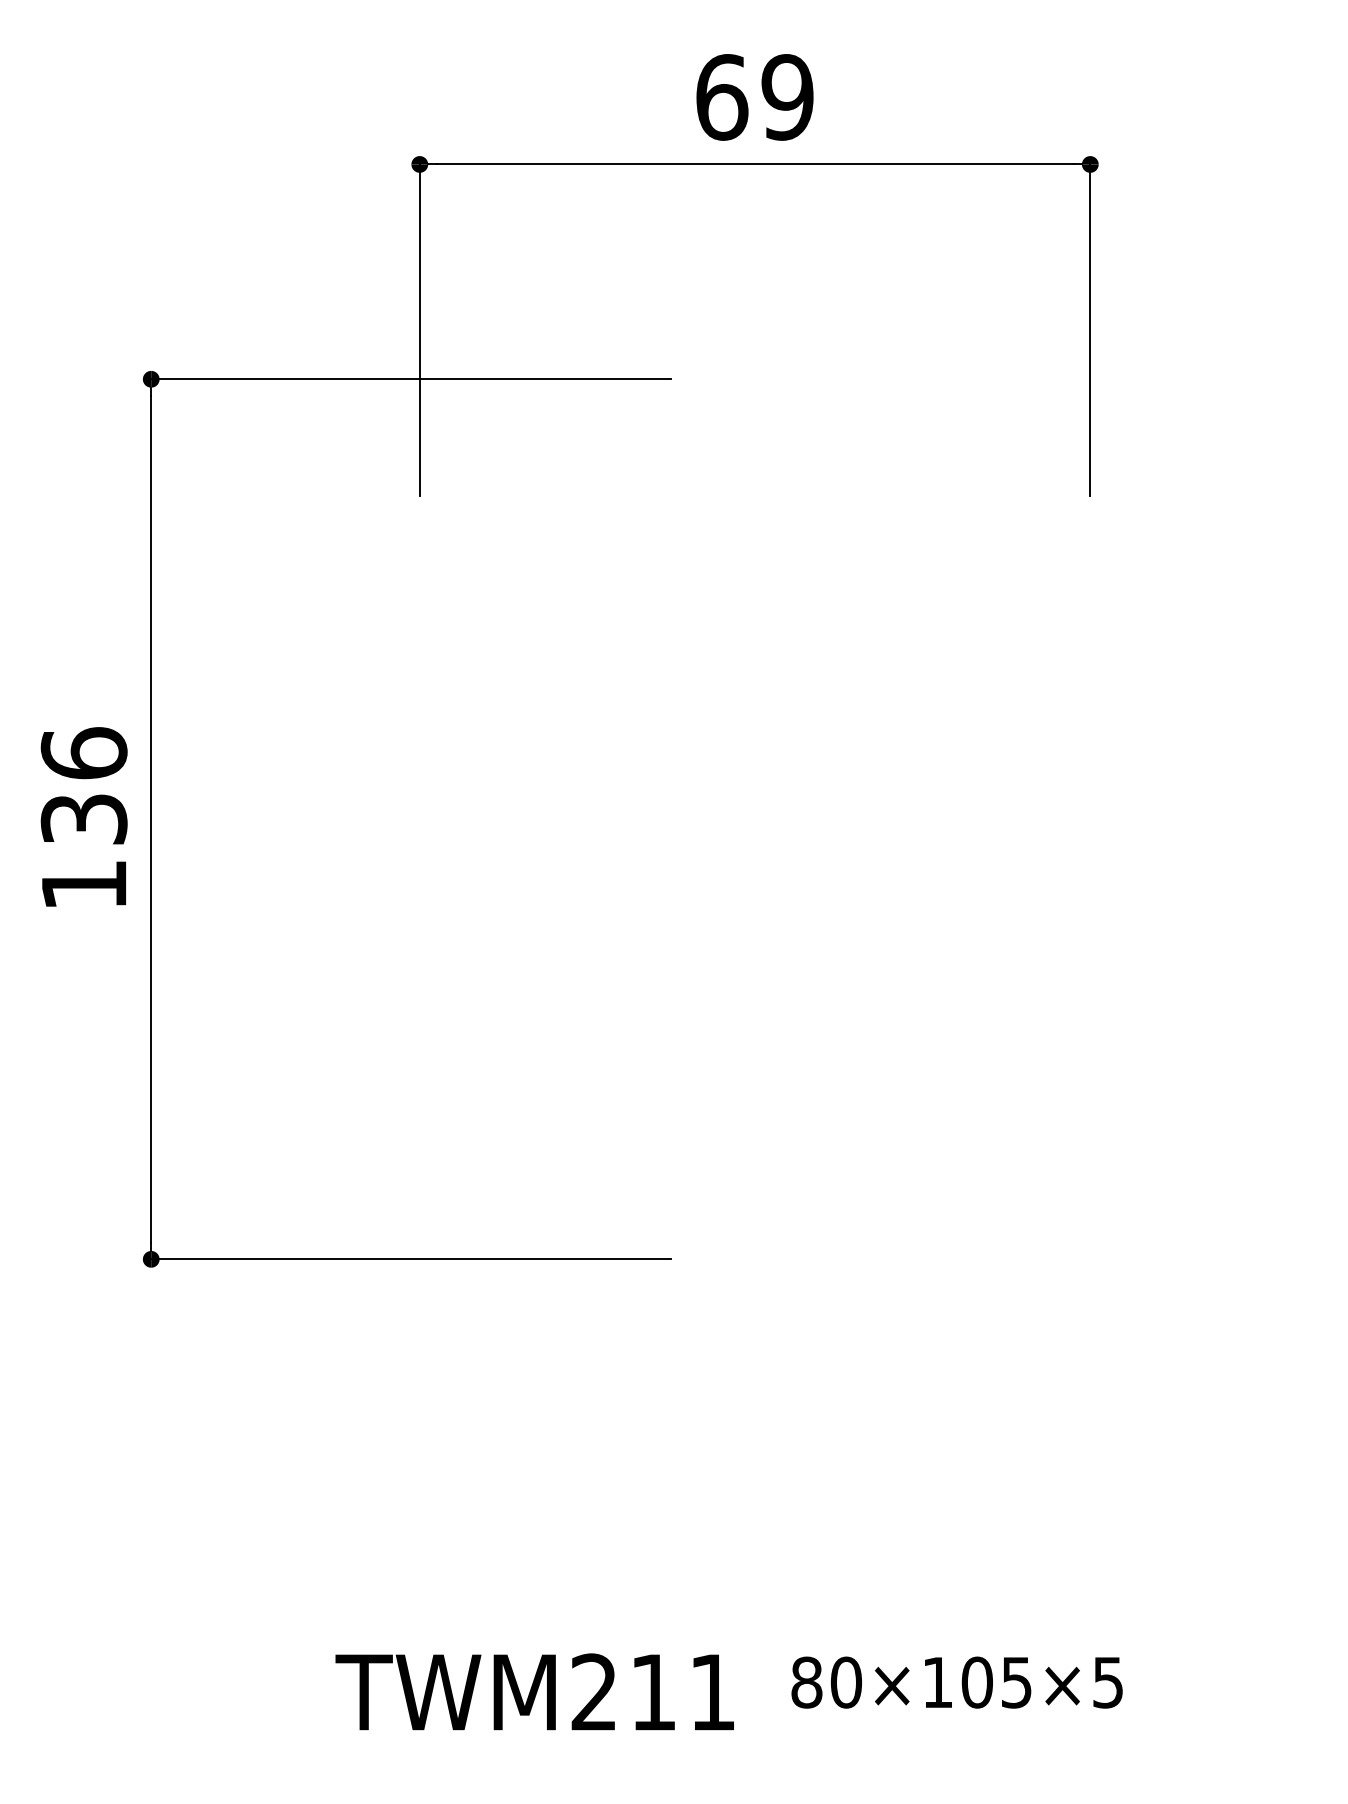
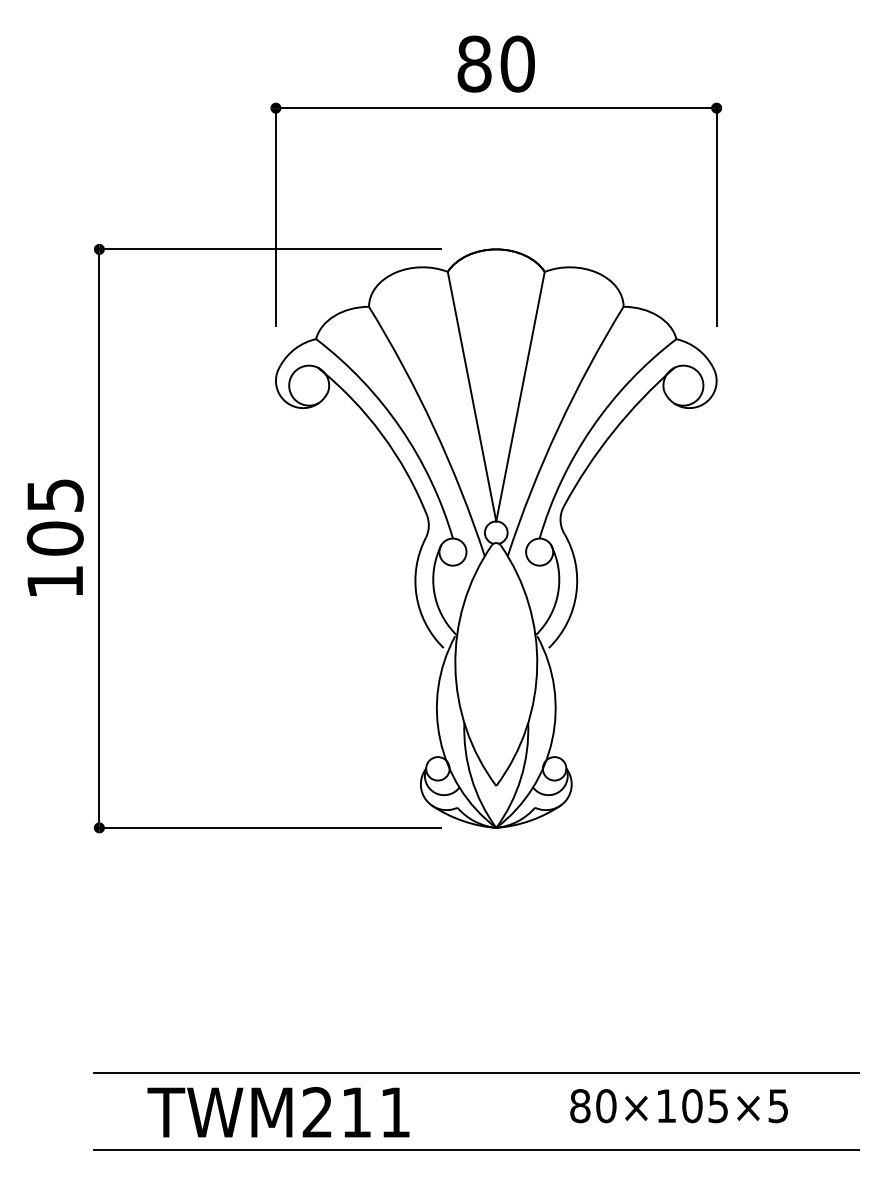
text: (753, 96) -> (495, 63), 69 -> 80
text: (82, 785) -> (54, 516), 136 -> 105
part: (755, 819) -> (496, 538), added
line: (724, 1632) -> (476, 1073), added
text: (956, 1683) -> (678, 1106), moved
text: (534, 1692) -> (278, 1112), moved
line: (724, 1750) -> (476, 1150), added

